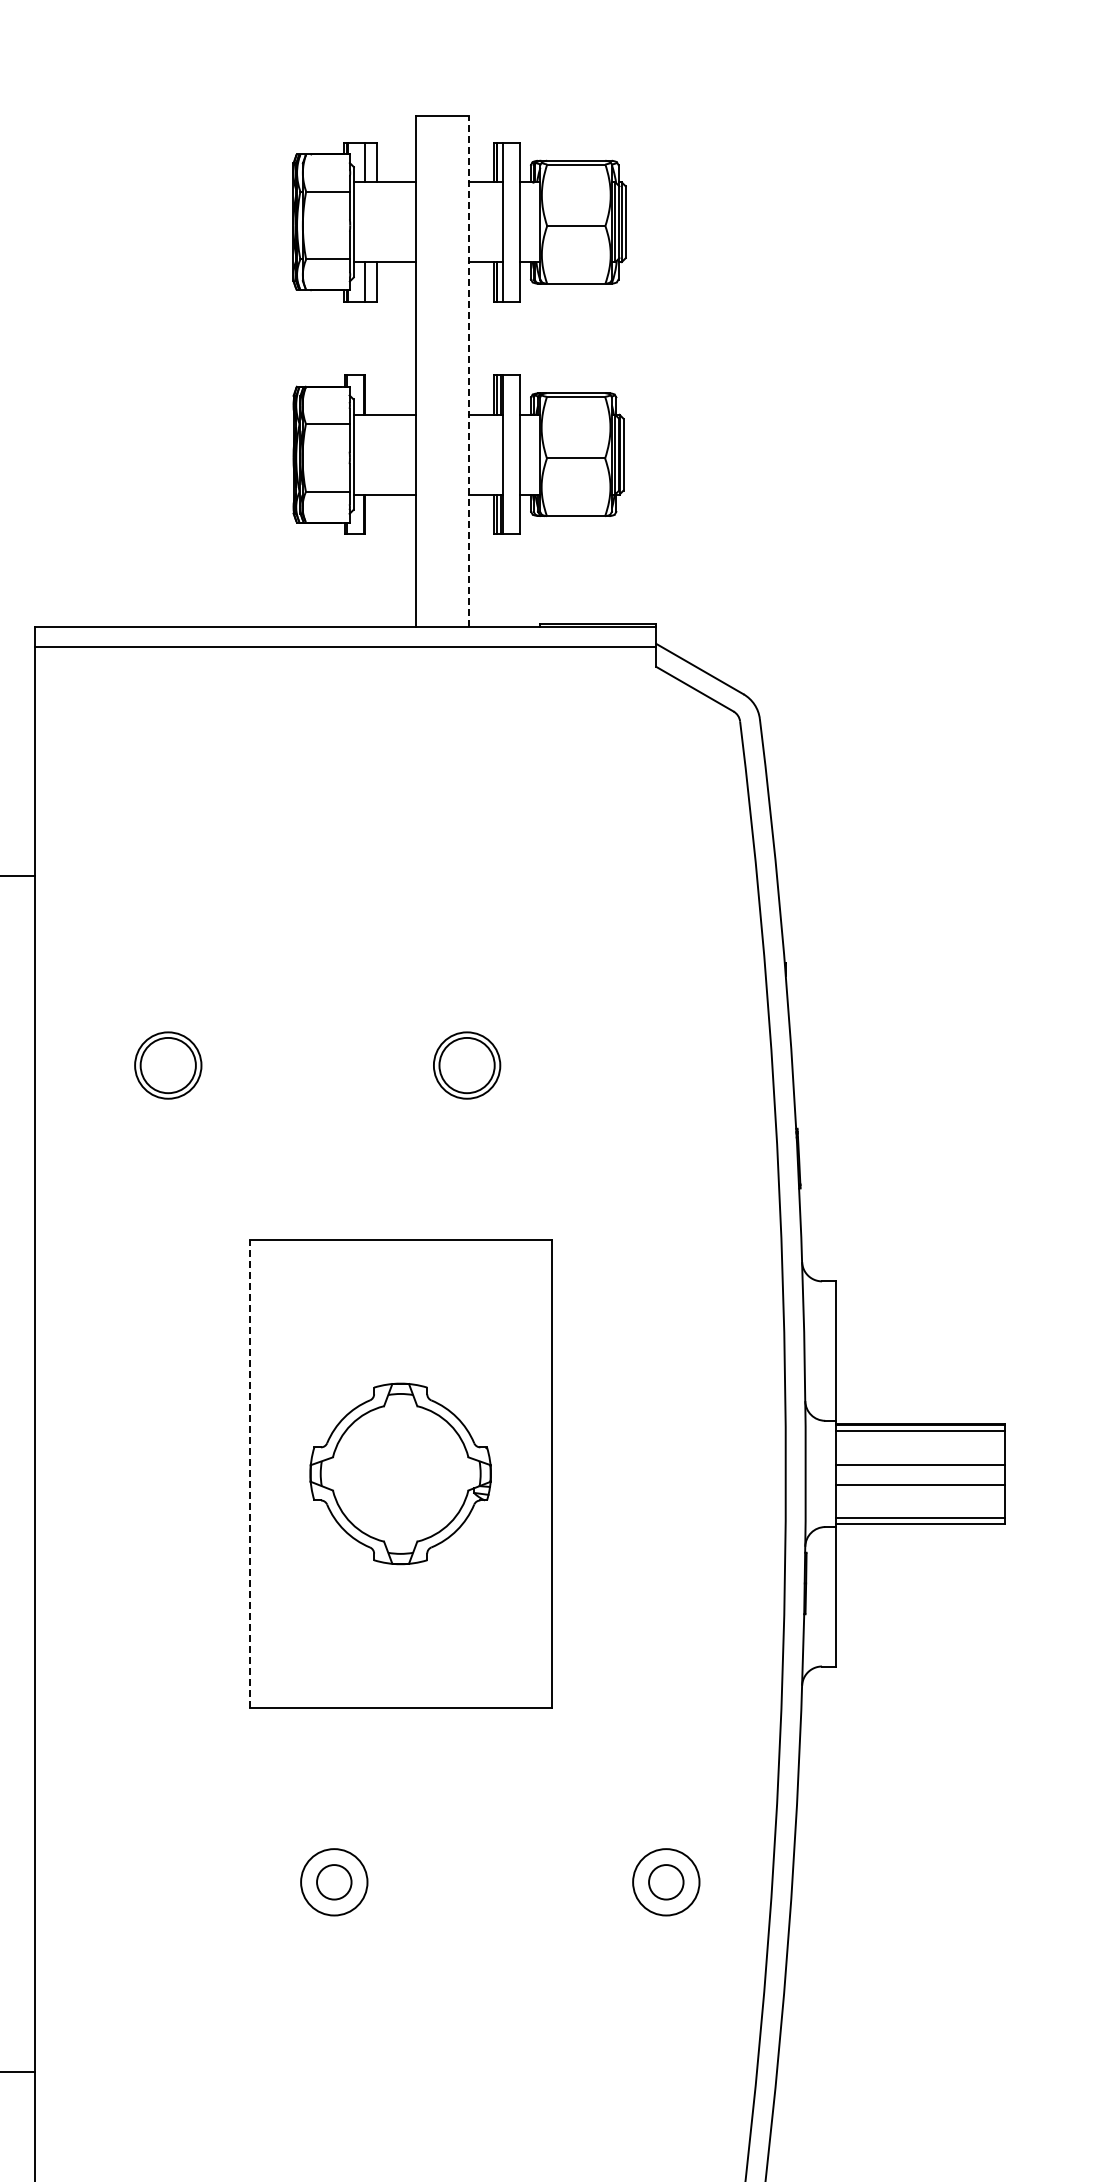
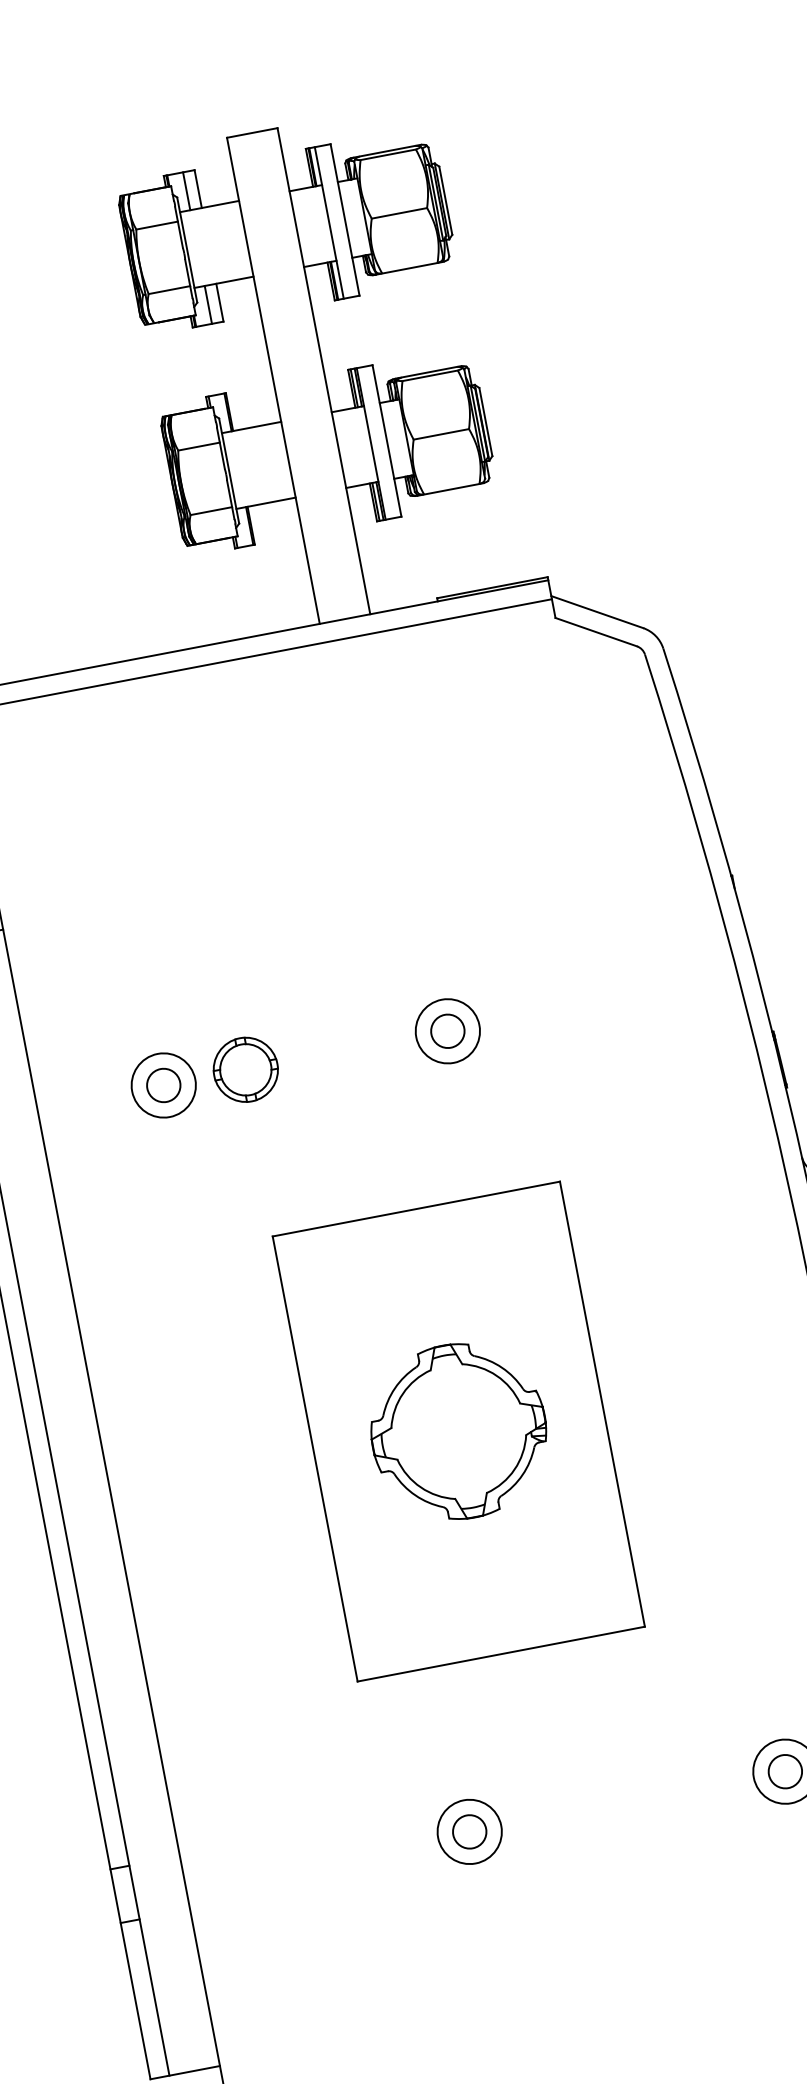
line: (469, 371) -> (324, 370), dashed -> solid
circle: (168, 1065) -> (163, 1085), size x0.62
part: (254, 1065) -> (245, 1069), added
circle: (466, 1065) -> (447, 1031), size x0.62
line: (249, 1473) -> (314, 1458), dashed -> solid

